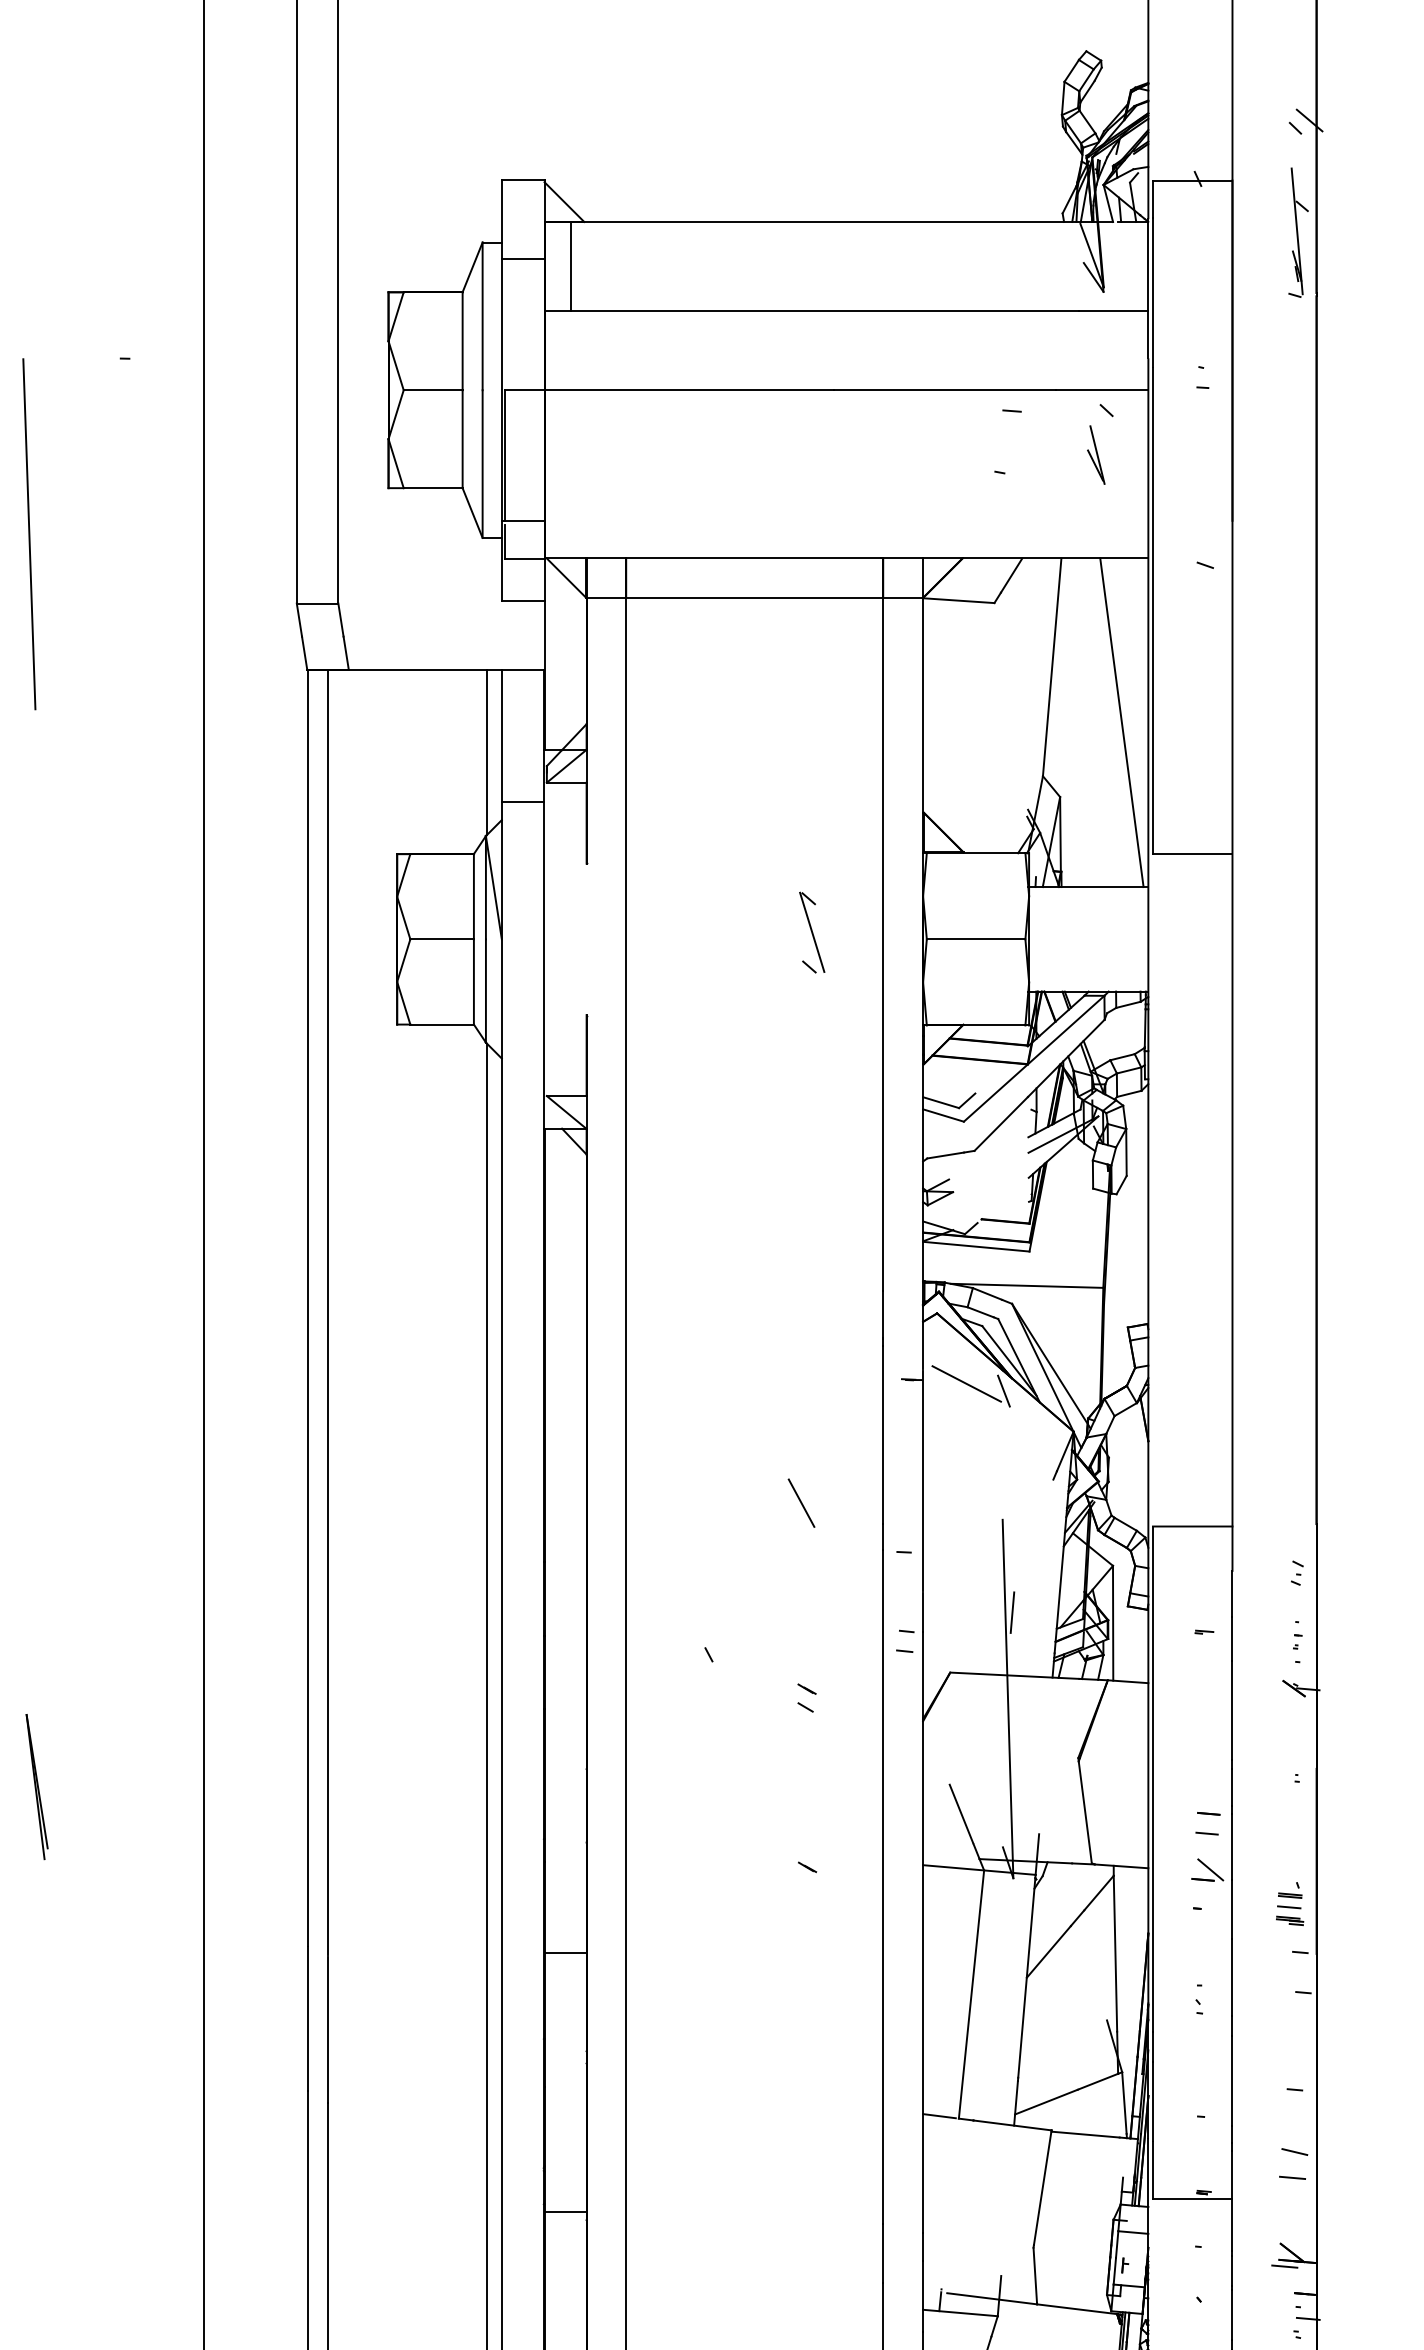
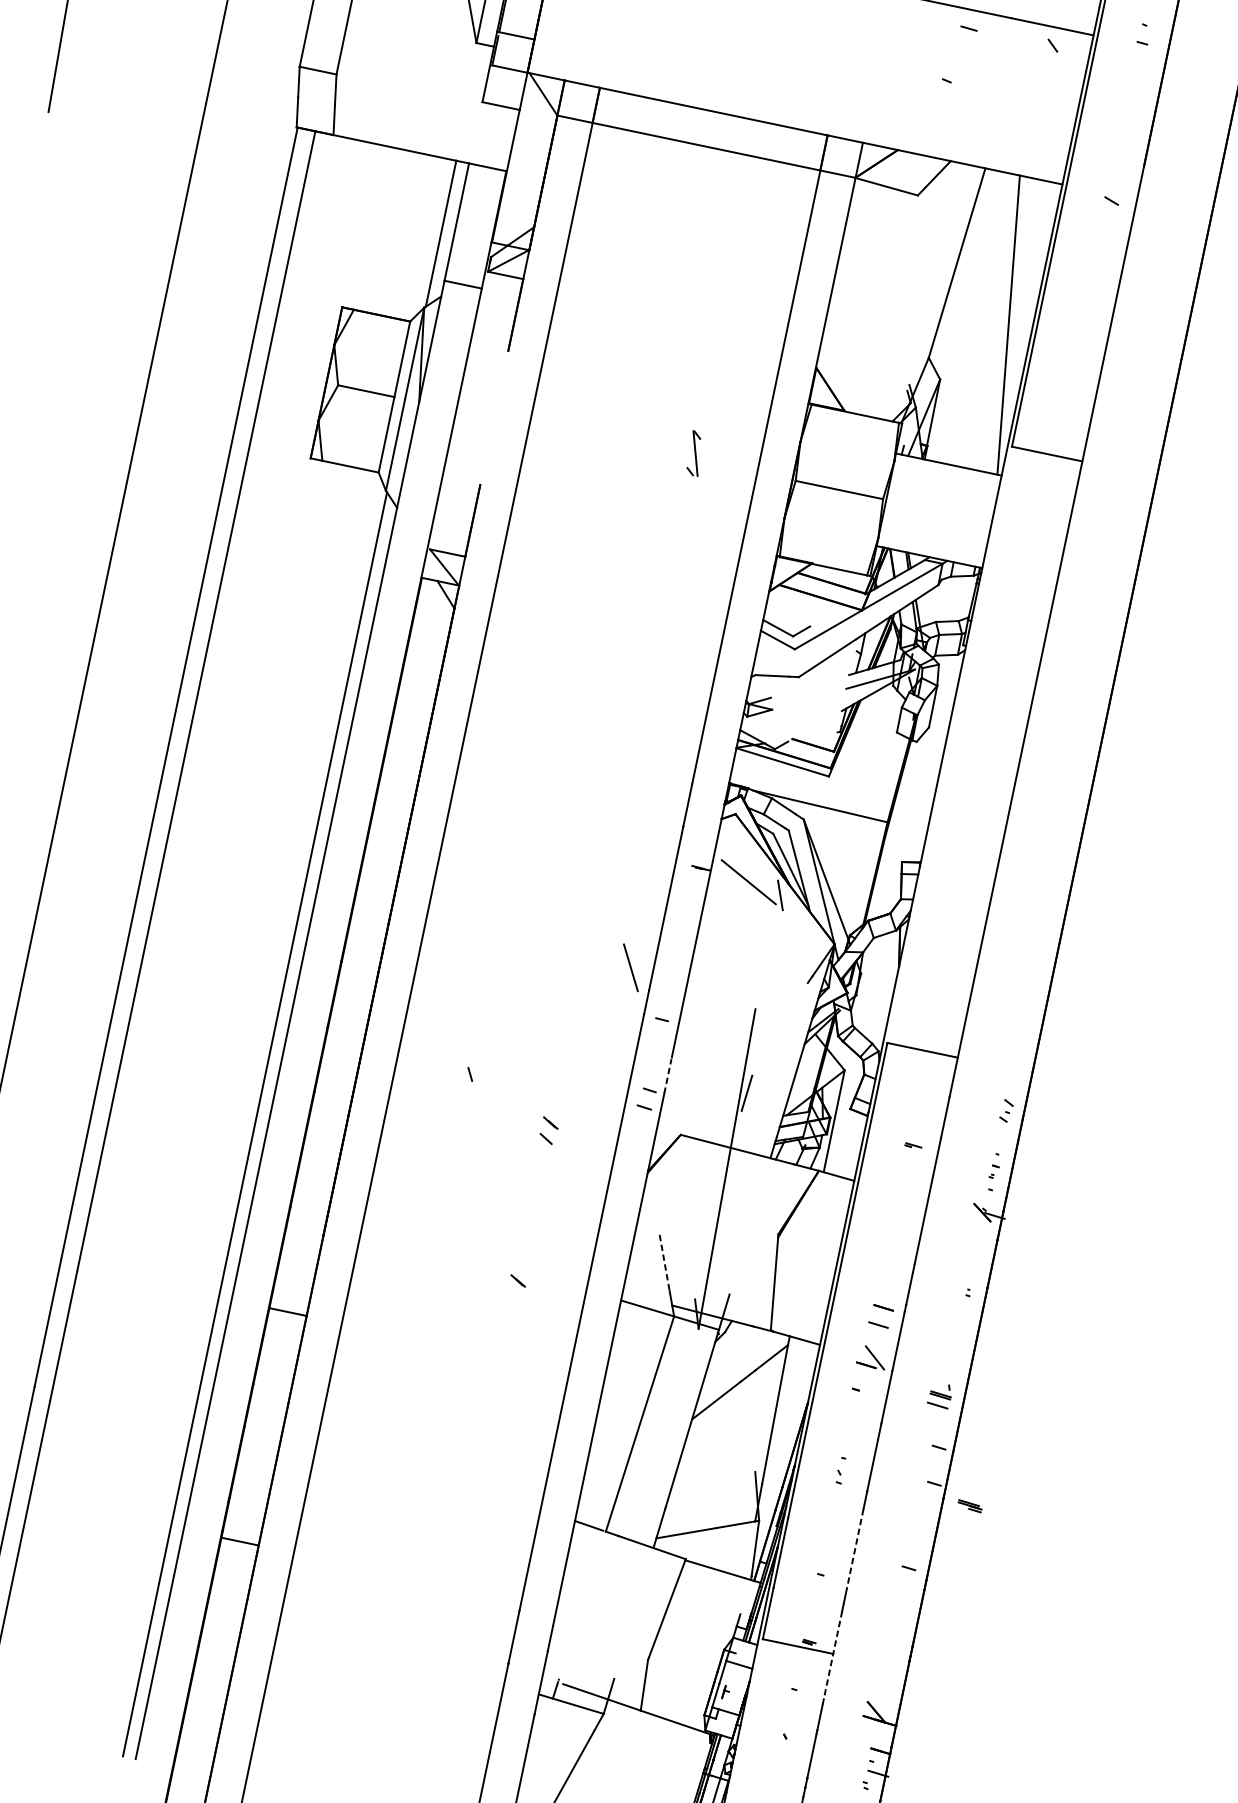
part: (1096, 454) -> (1035, 82), removed
part: (812, 932) -> (695, 453), size x0.6
line: (801, 1502) -> (630, 967), moved
line: (923, 1611) -> (668, 1075), solid -> dashed
line: (961, 1813) -> (664, 1261), solid -> dashed
part: (1290, 1920) -> (970, 1505), moved
line: (1232, 2081) -> (855, 1549), solid -> dashed
line: (1294, 2151) -> (897, 1622), removed
line: (1292, 2177) -> (890, 1645), removed
line: (1232, 2201) -> (832, 1655), solid -> dashed
line: (1284, 2266) -> (866, 1722), removed

